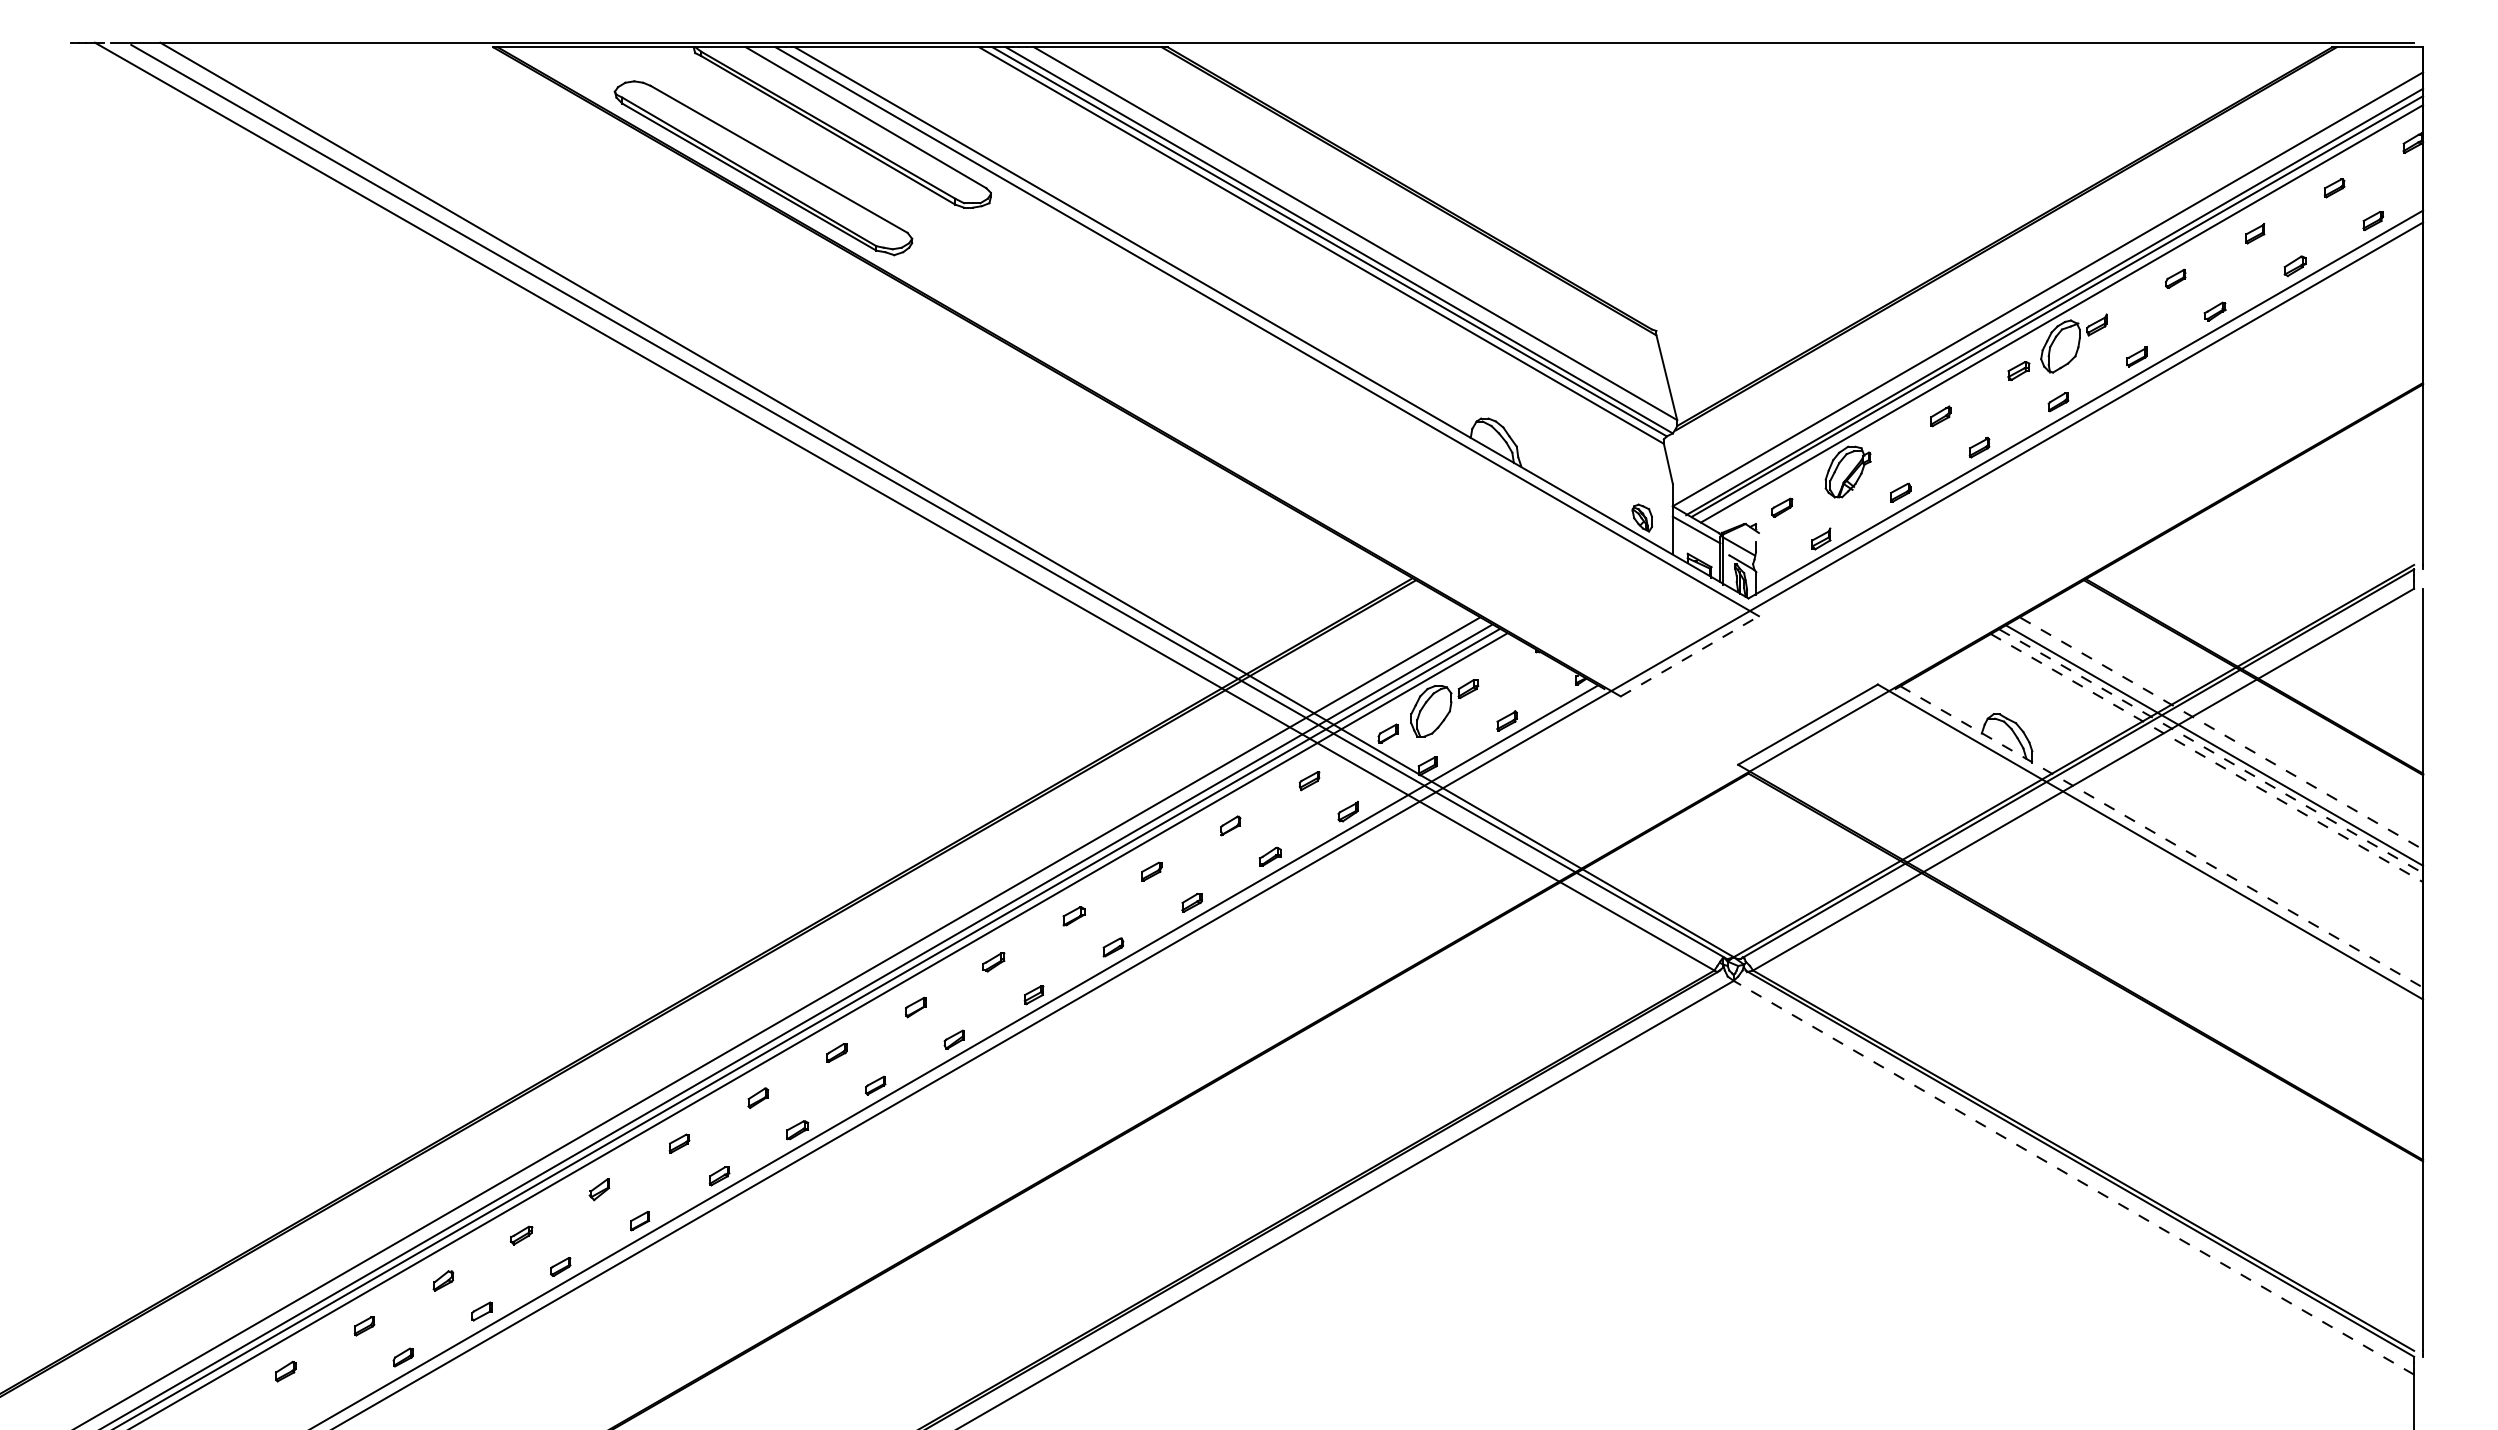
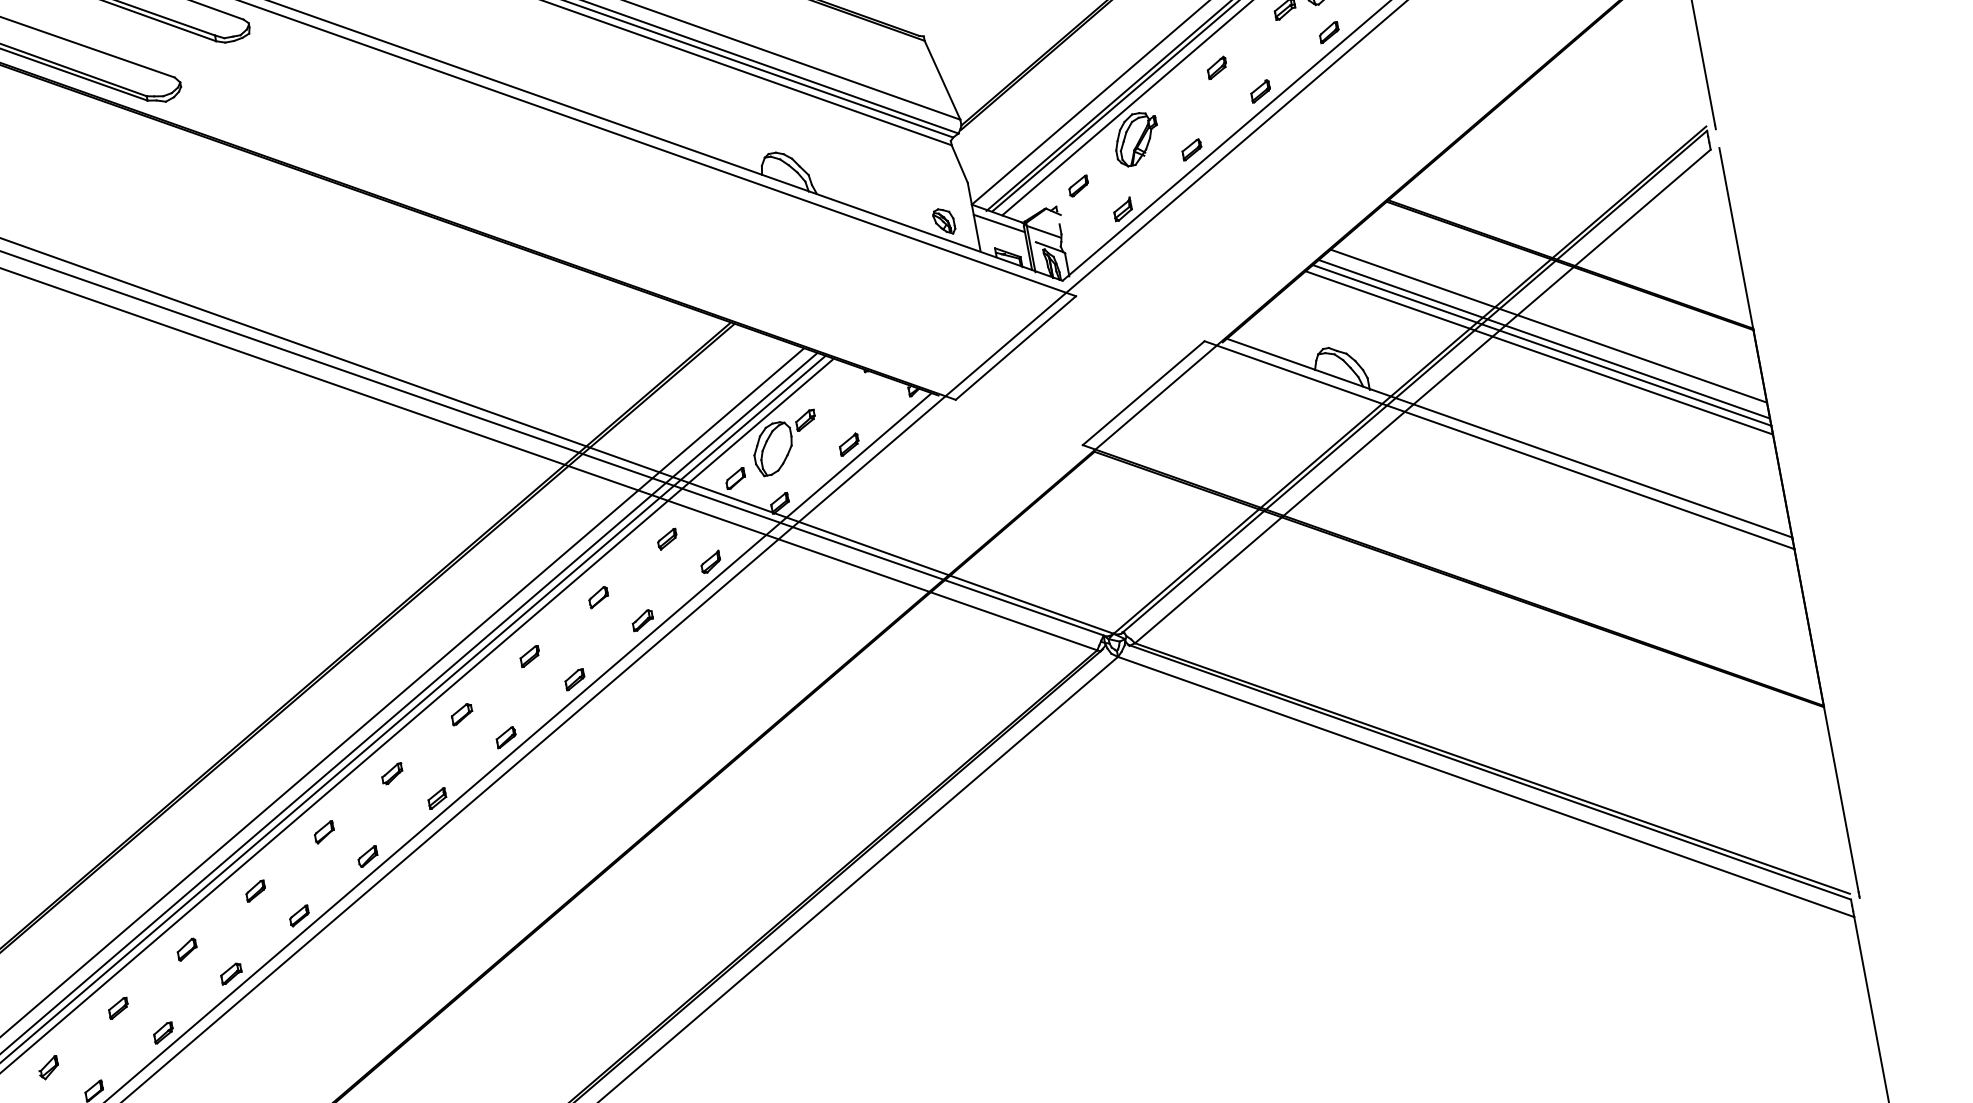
line: (1689, 656) -> (1015, 348), dashed -> solid
line: (2222, 733) -> (1550, 326), dashed -> solid
line: (2211, 751) -> (1542, 345), dashed -> solid
line: (2207, 758) -> (1539, 353), dashed -> solid
line: (2161, 836) -> (1509, 437), dashed -> solid
line: (2073, 1177) -> (1485, 786), dashed -> solid

